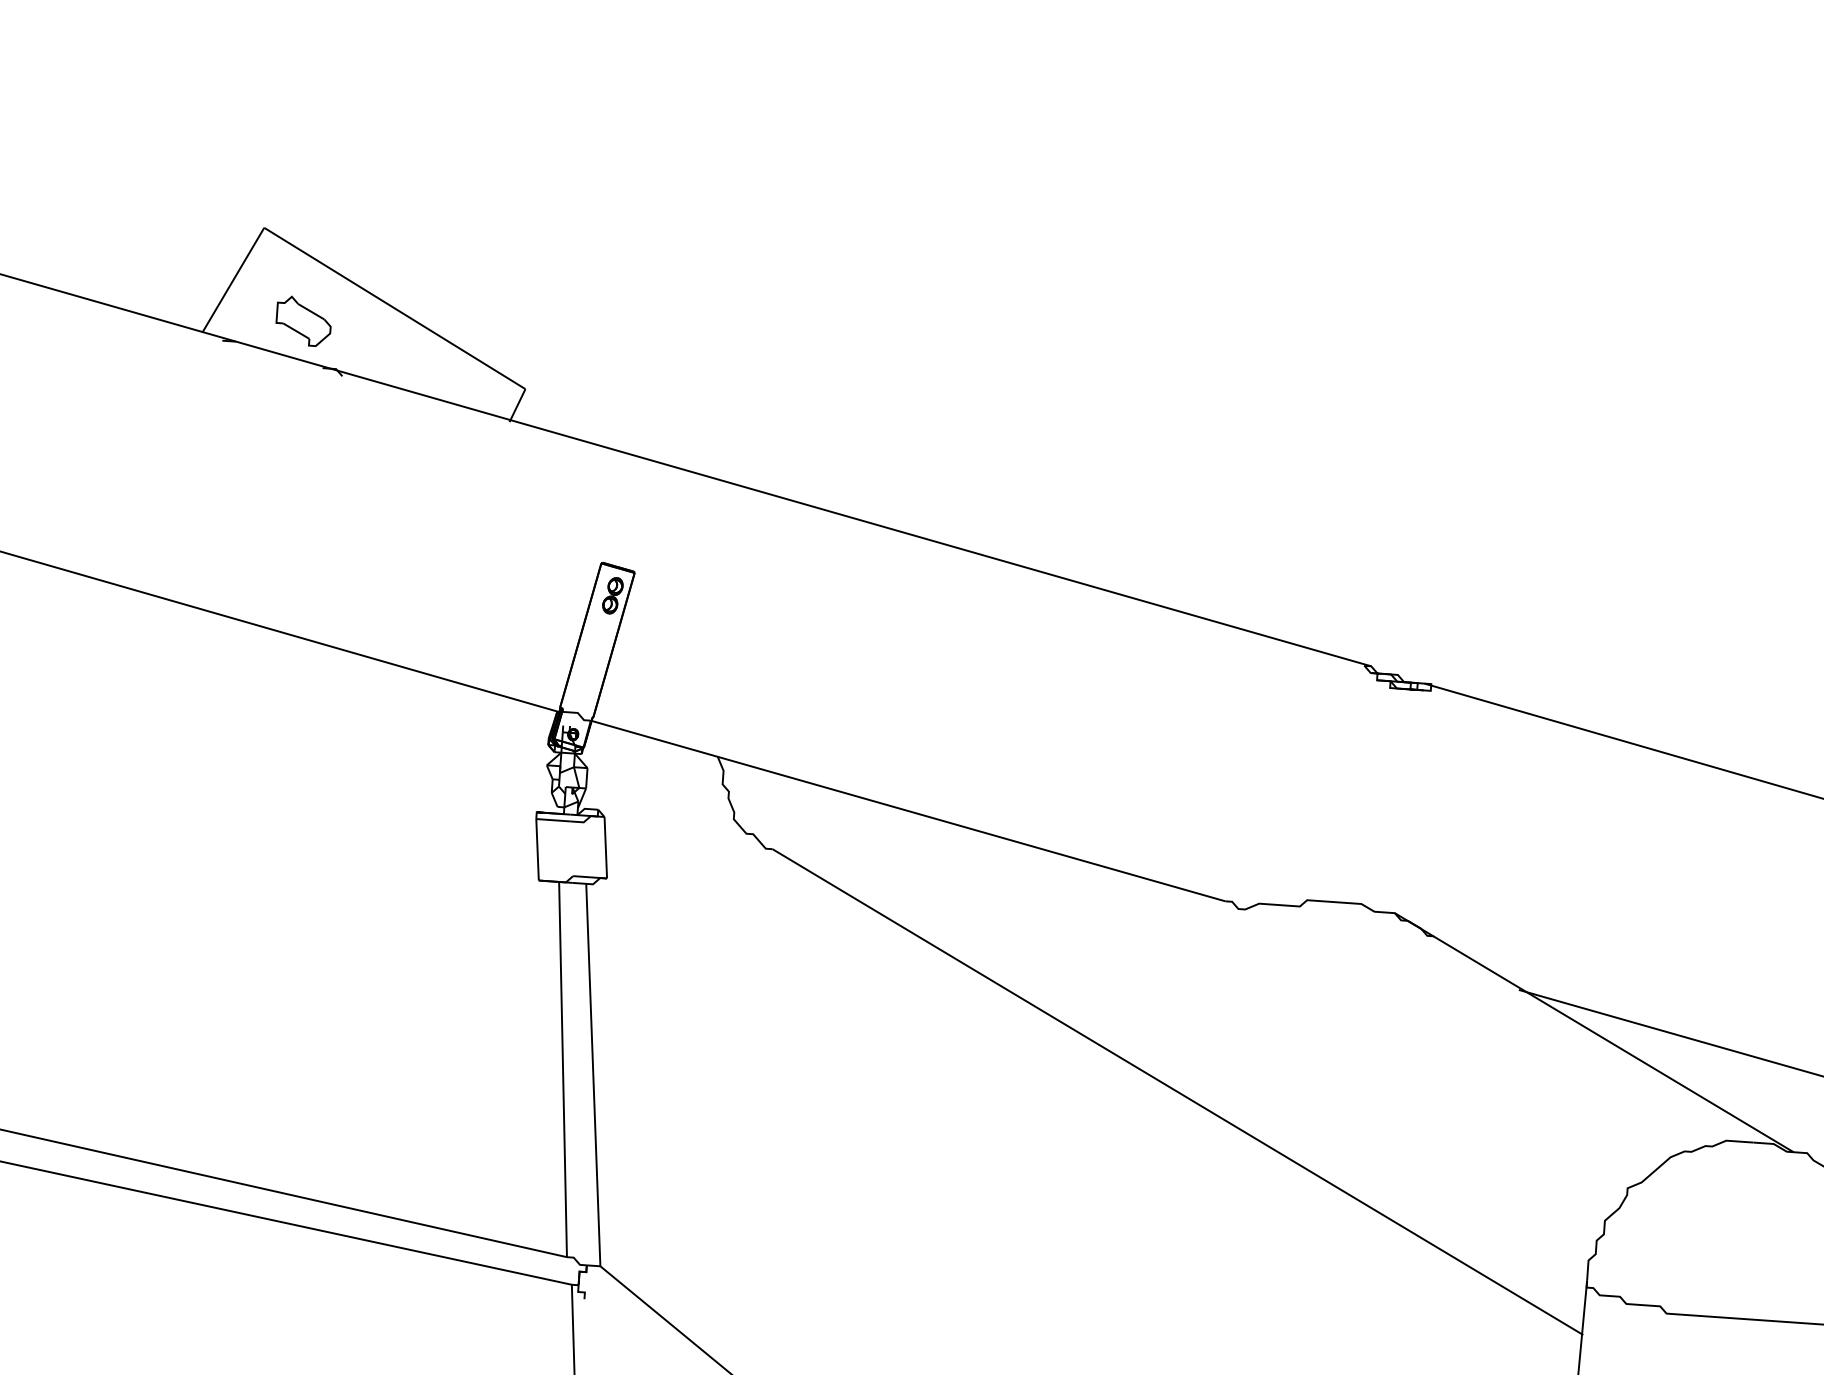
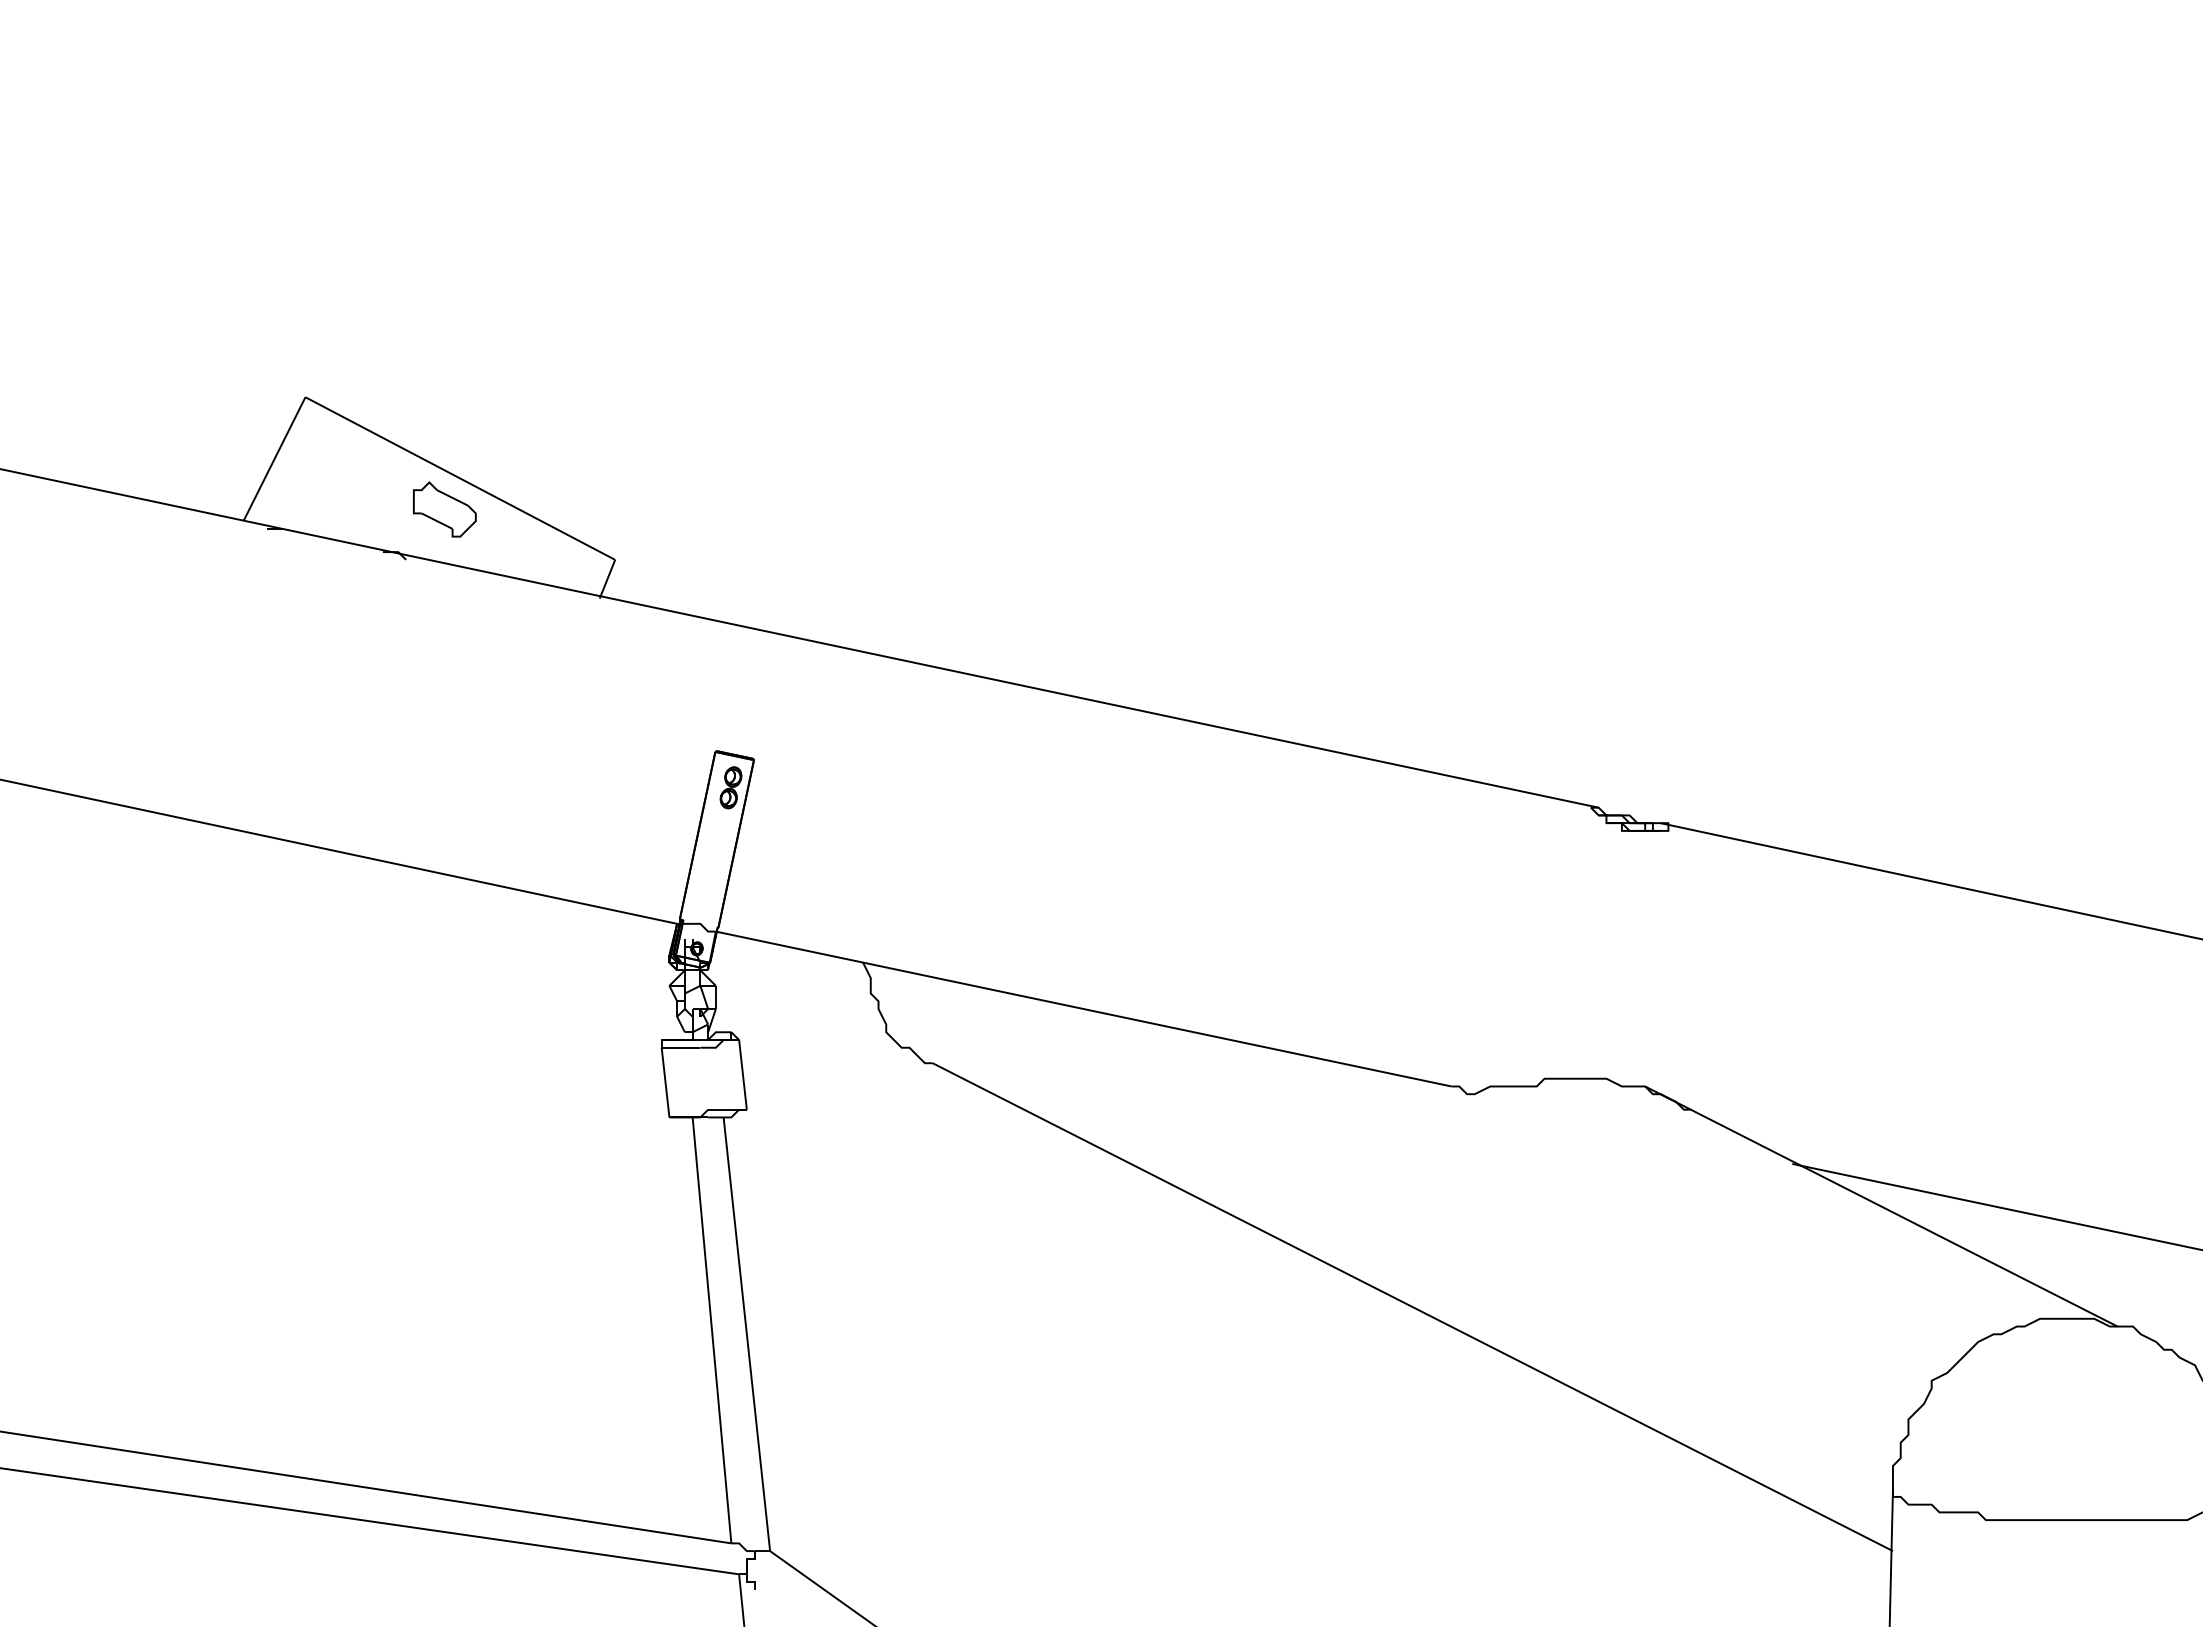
part: (303, 321) -> (444, 509), moved

